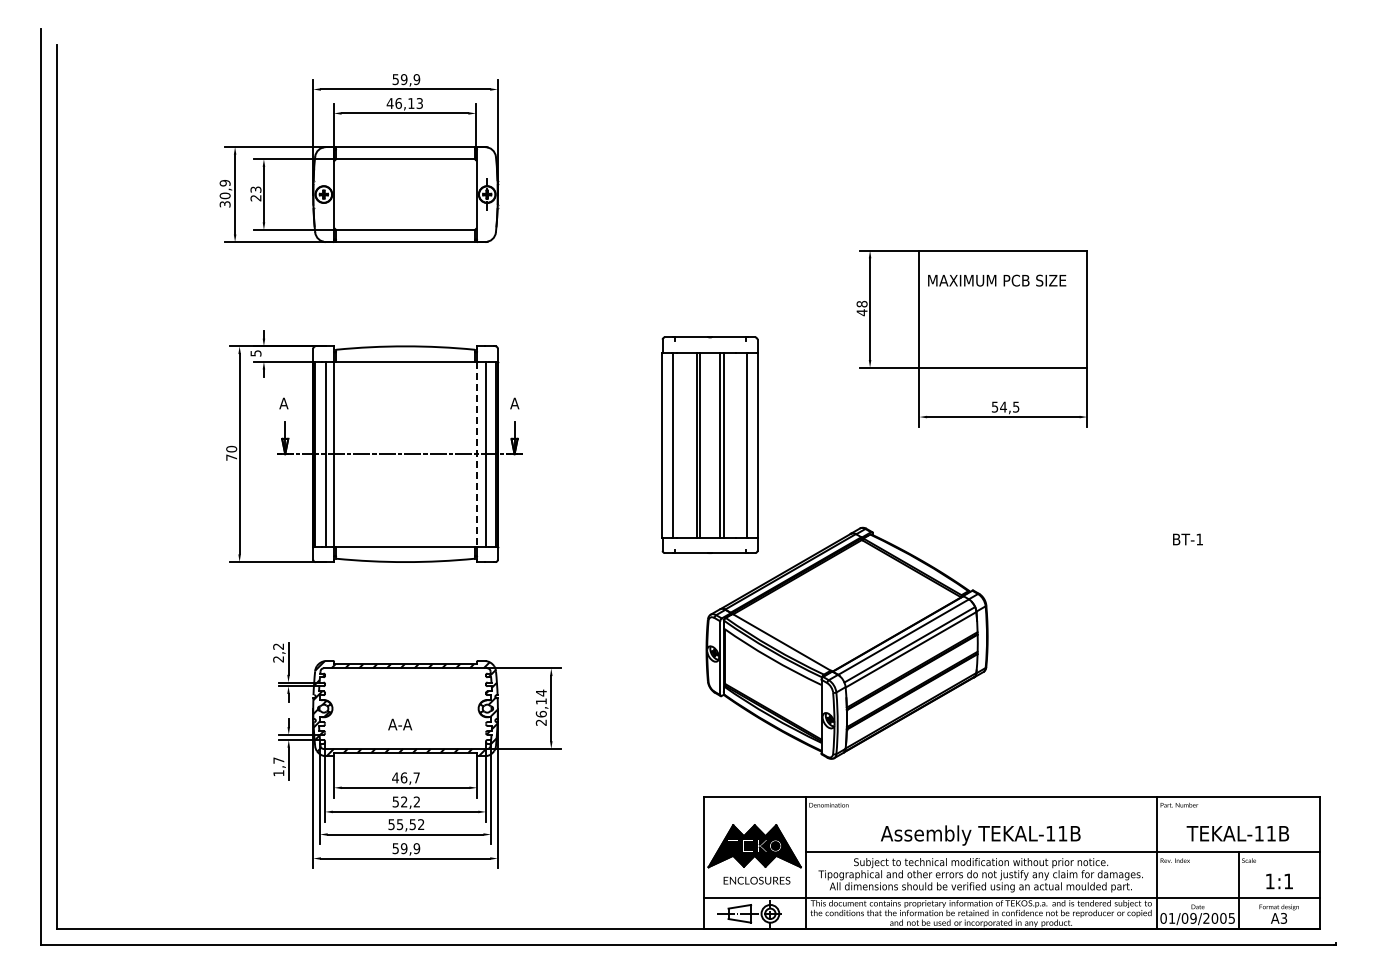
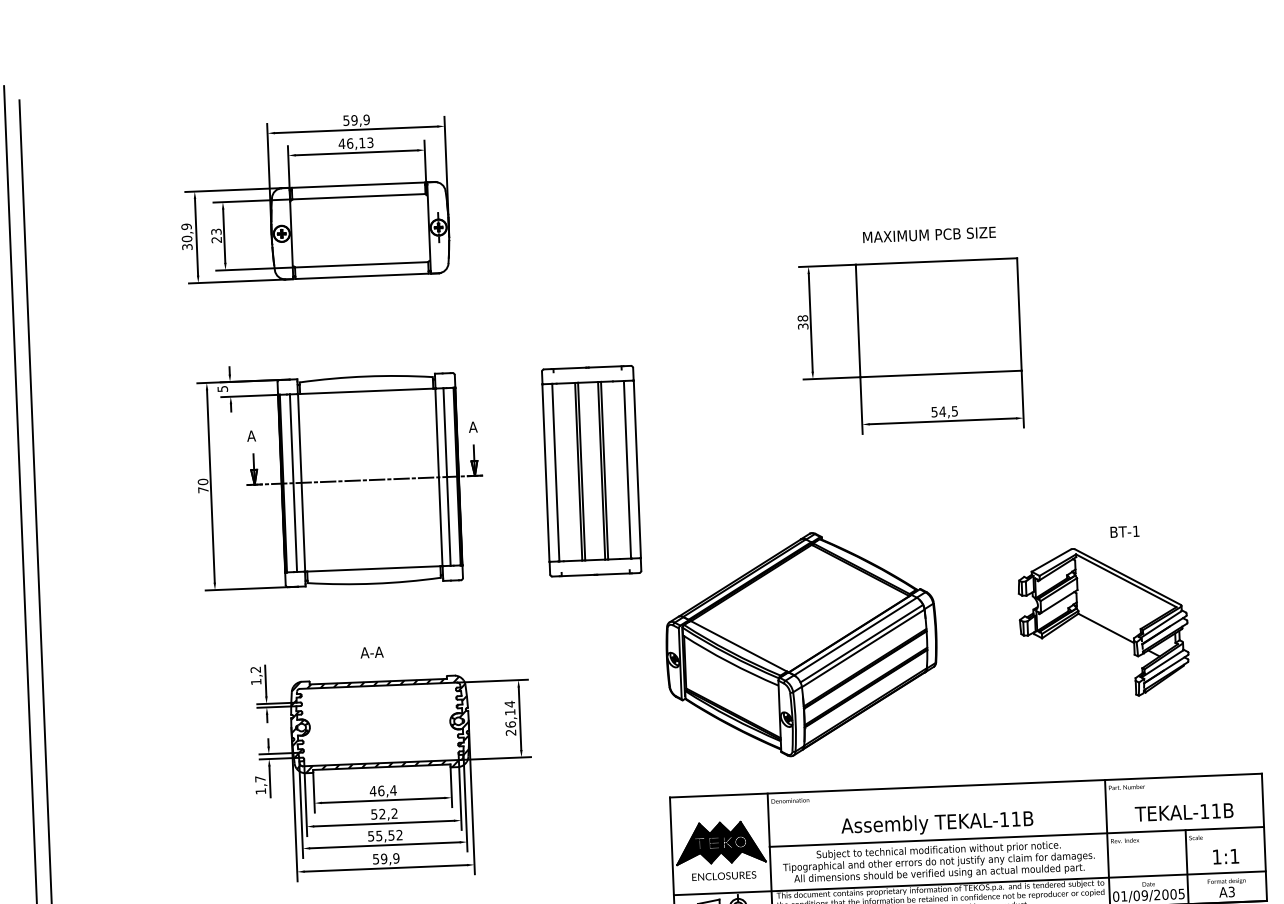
text: (997, 280) -> (929, 234), moved
text: (861, 312) -> (802, 326), 48 -> 38
part: (709, 444) -> (591, 470), moved
line: (477, 454) -> (439, 477), dashed -> solid
part: (1162, 632) -> (1104, 622), added
text: (278, 659) -> (256, 682), 2,2 -> 1,2
text: (400, 724) -> (372, 652), moved
text: (416, 777) -> (393, 790), 46,7 -> 46,4

